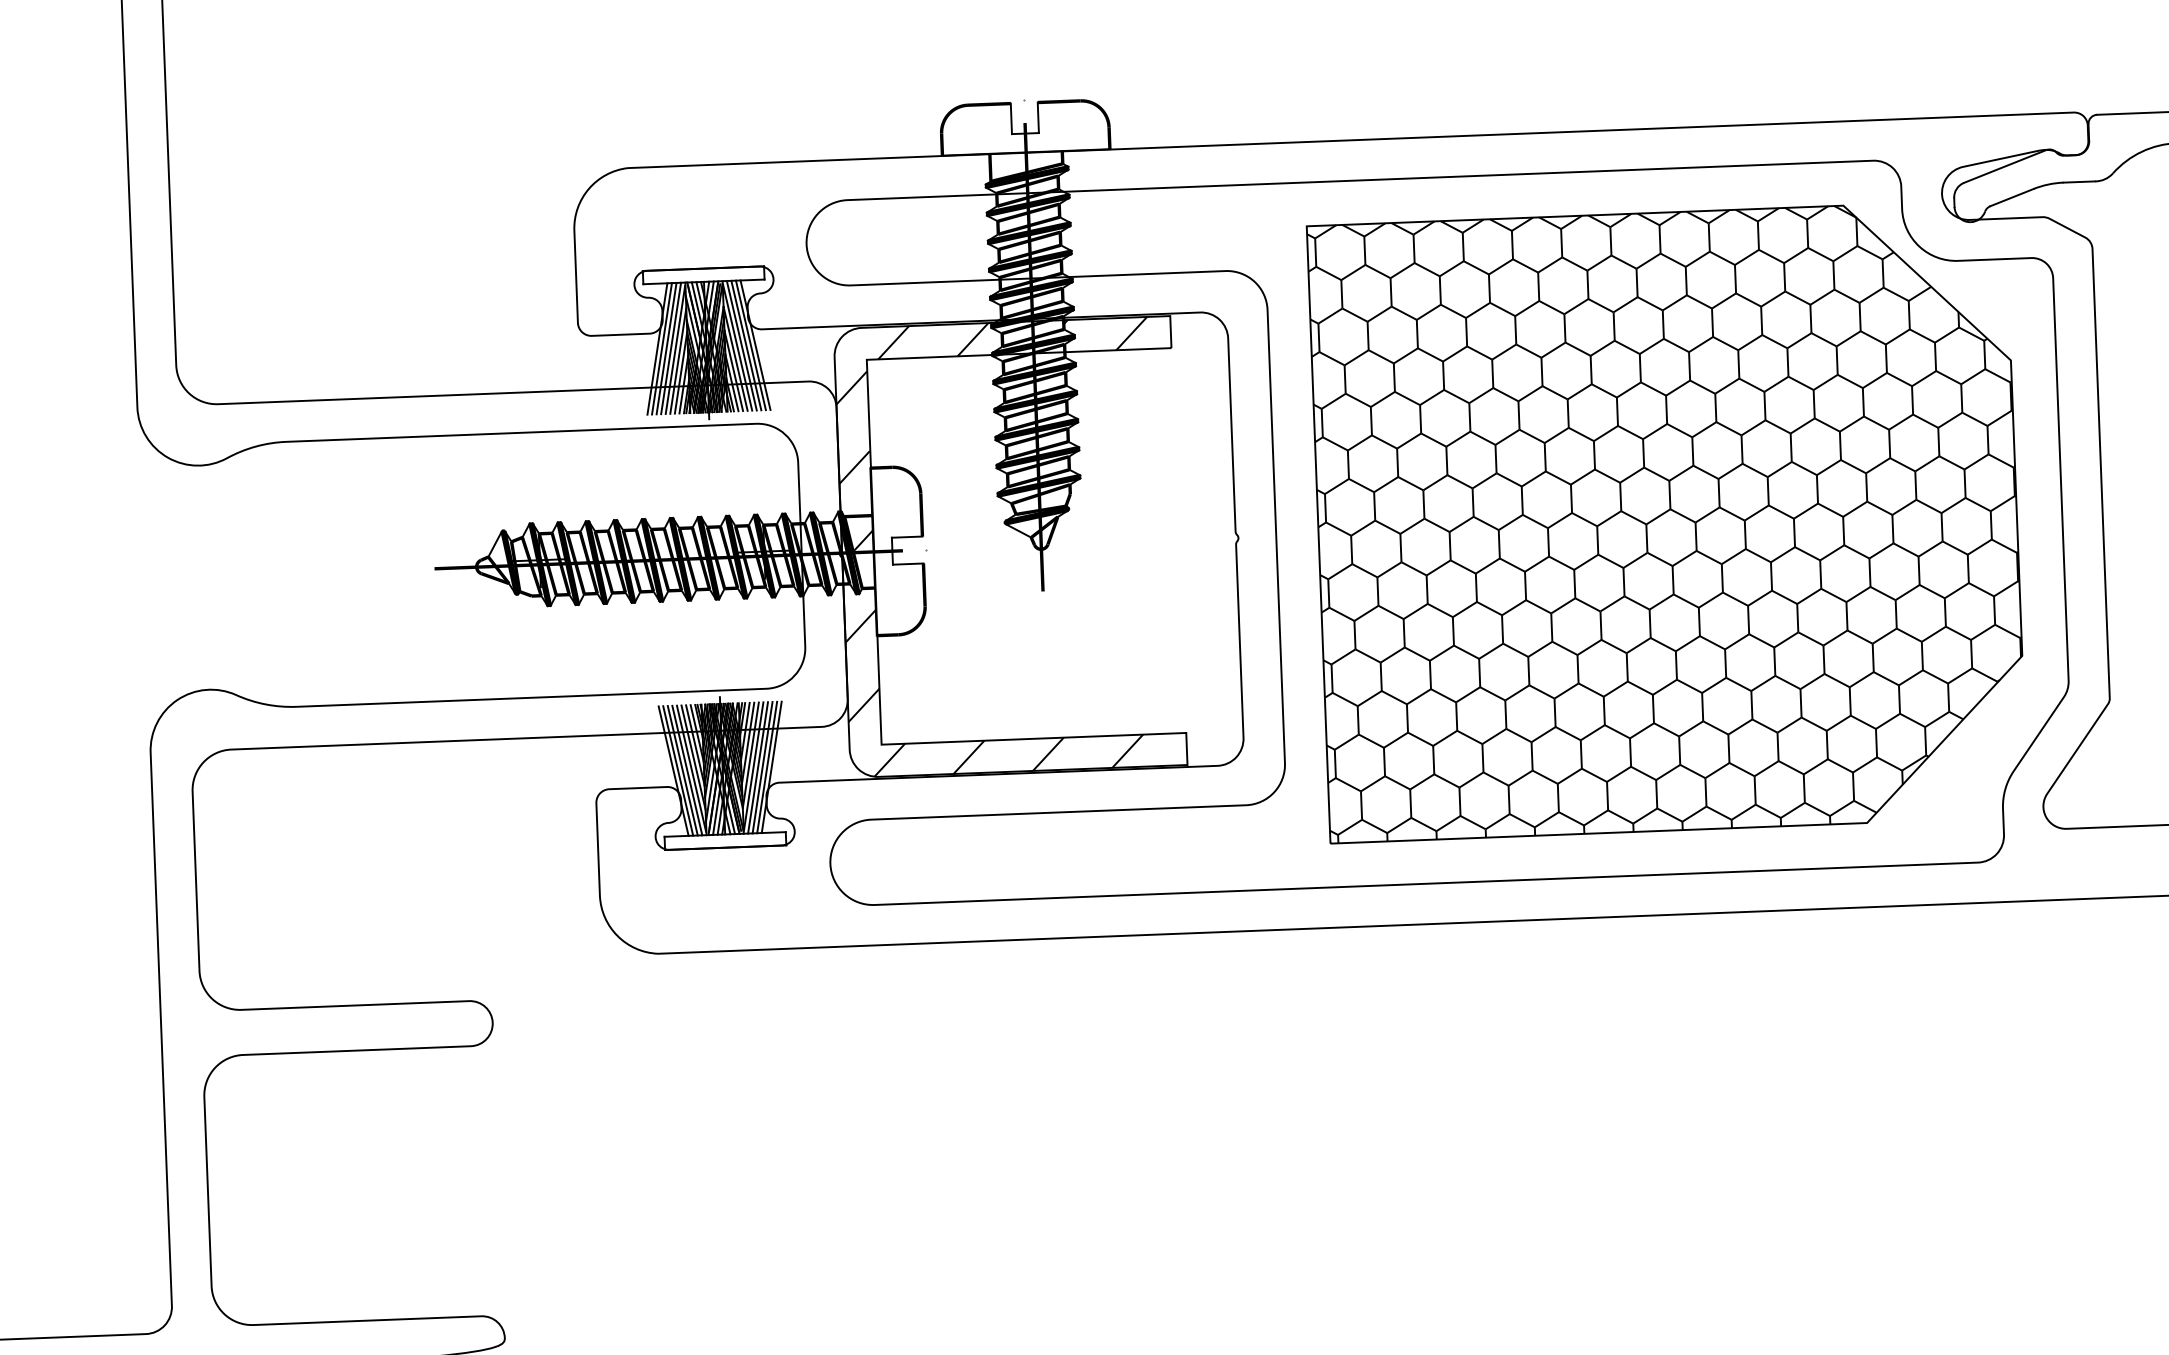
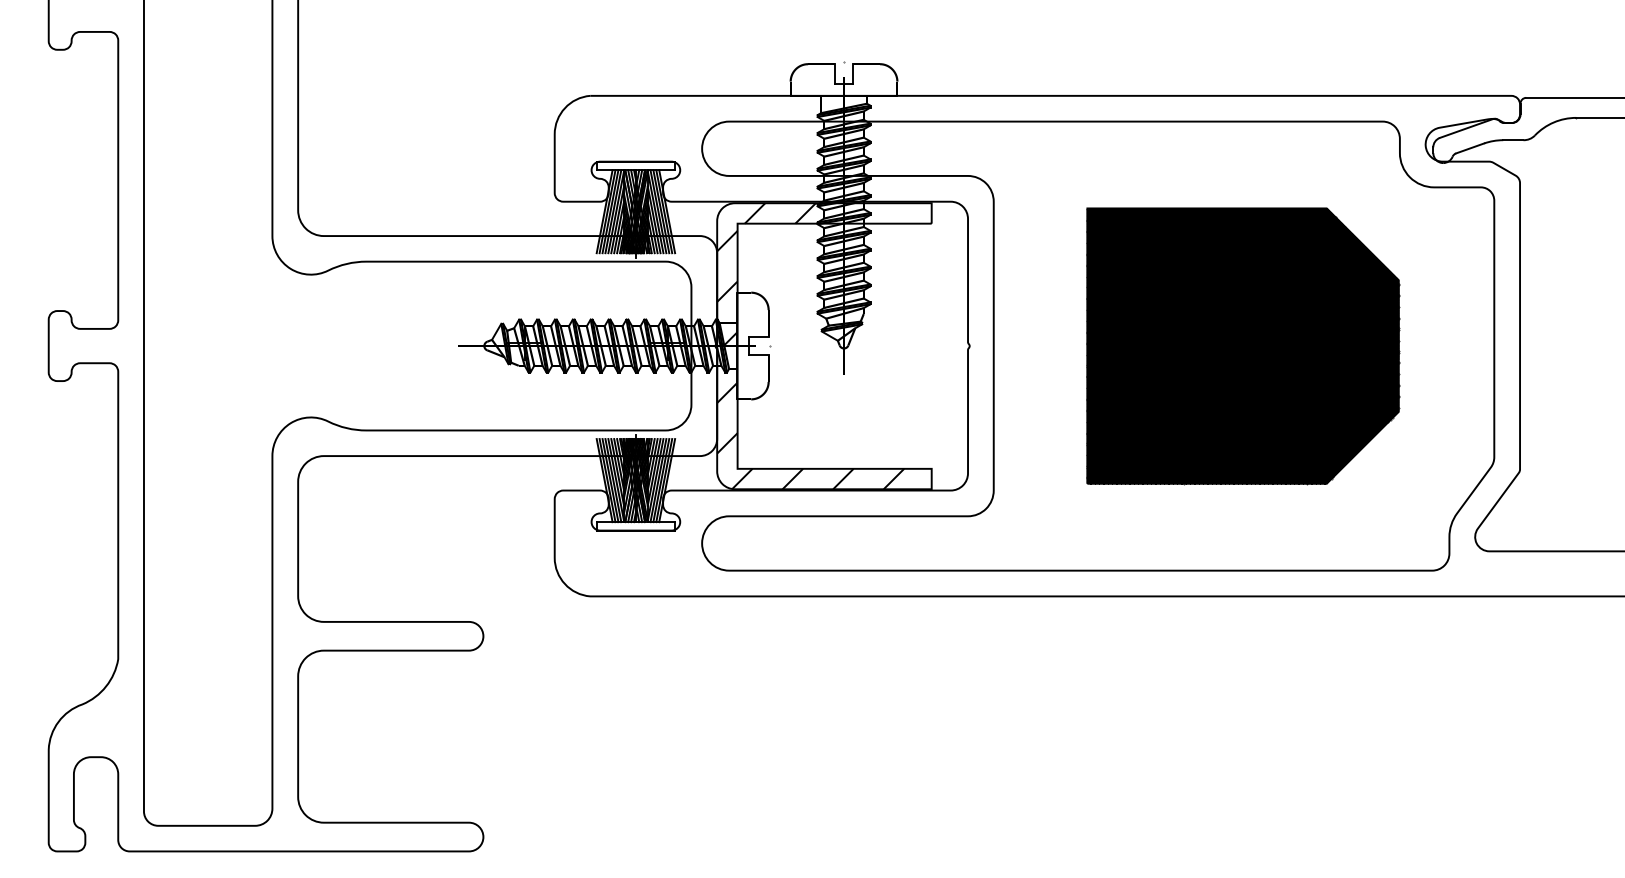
hatch: (1104, 334) -> (889, 213), removed
part: (1666, 520) -> (1242, 345), size x0.7

